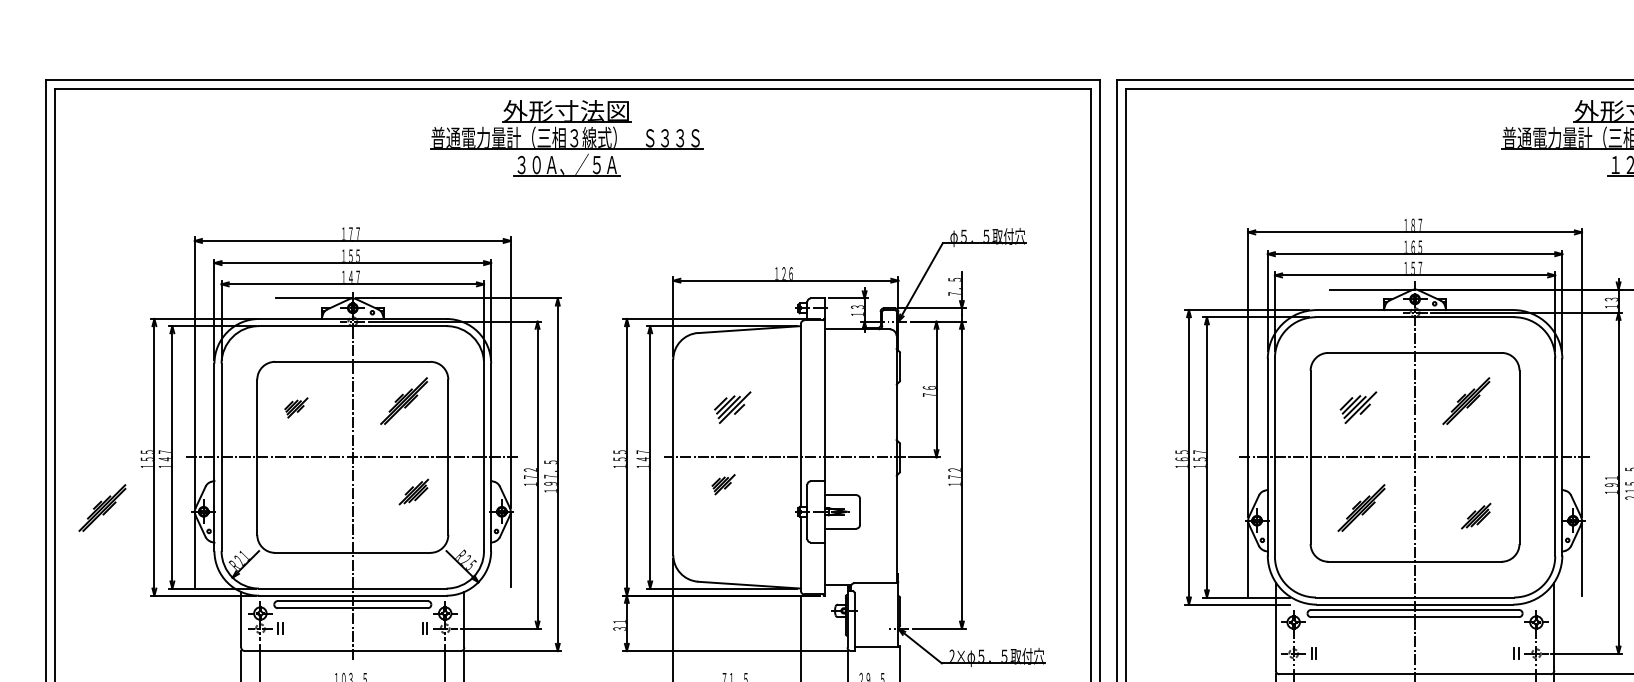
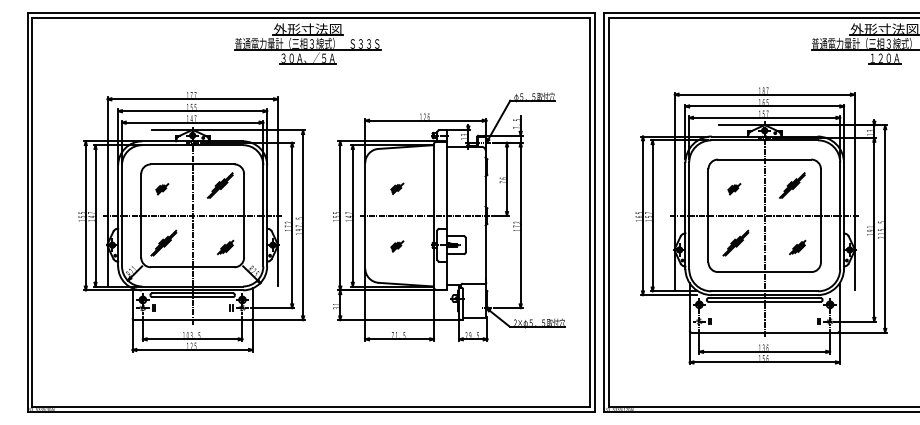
part: (733, 406) -> (397, 188), size x0.62
part: (1358, 408) -> (734, 189), size x0.62
part: (723, 484) -> (397, 246), moved
part: (413, 490) -> (225, 246), moved
part: (101, 506) -> (163, 242), moved

